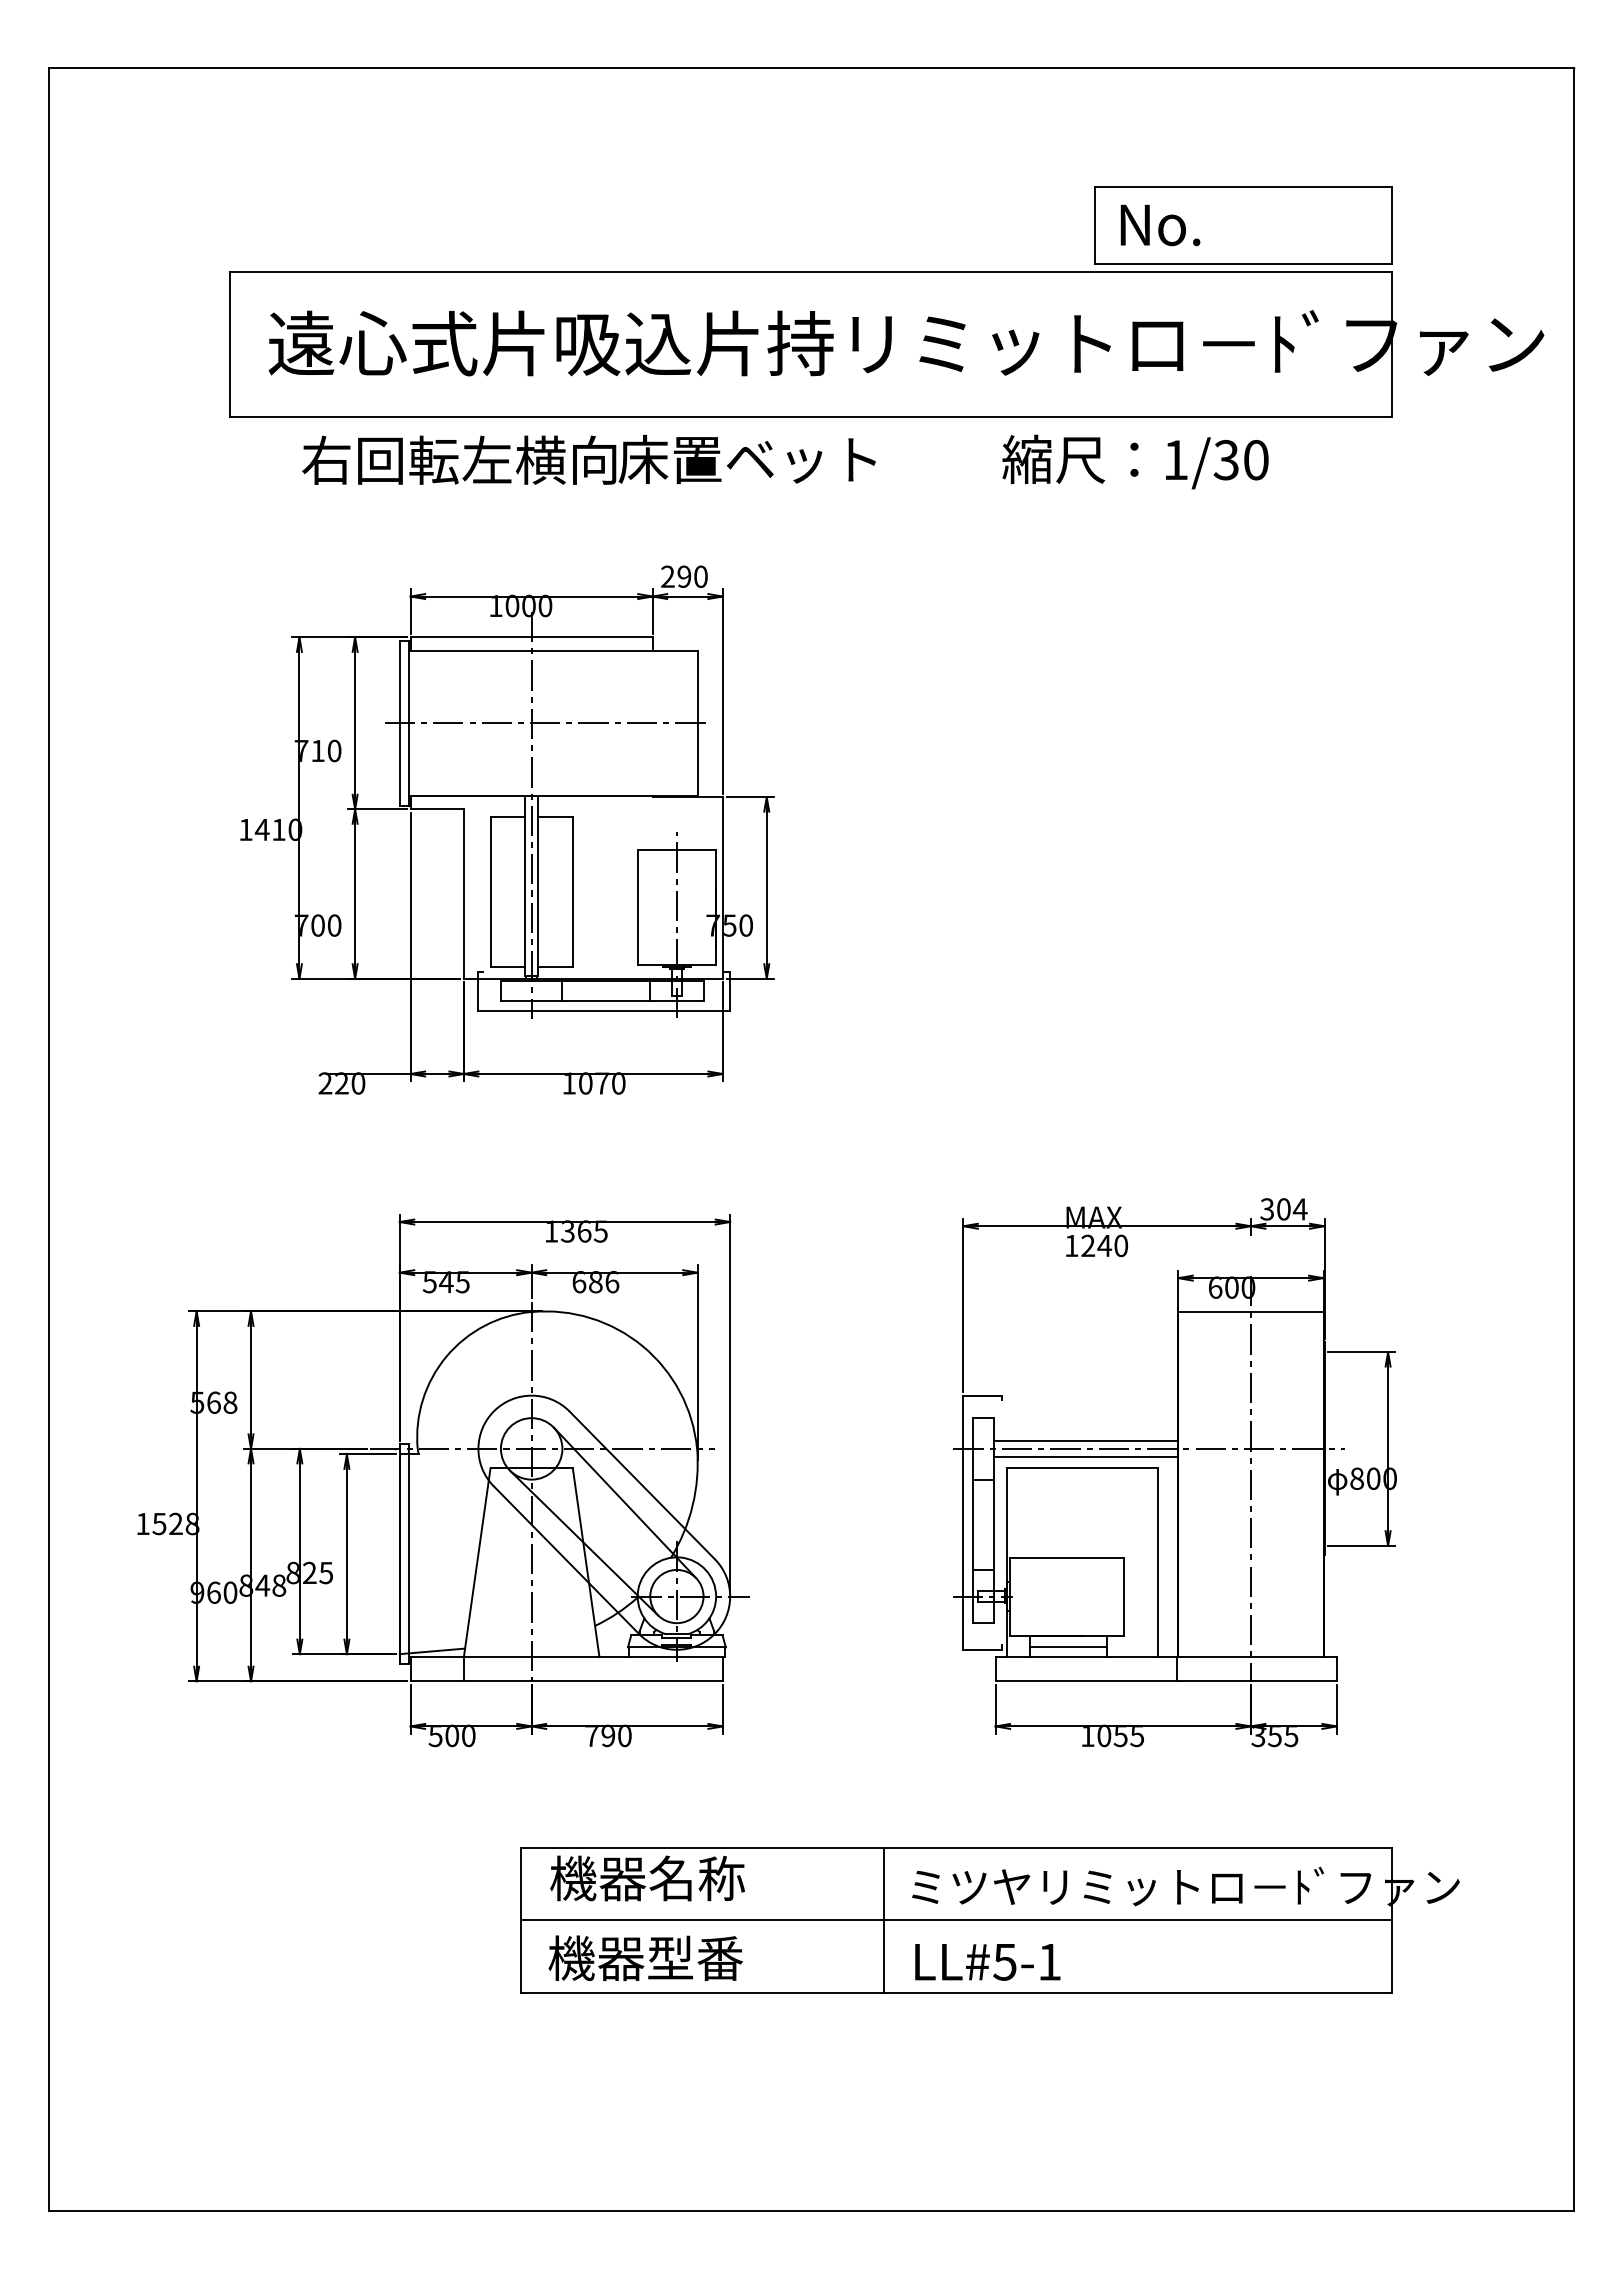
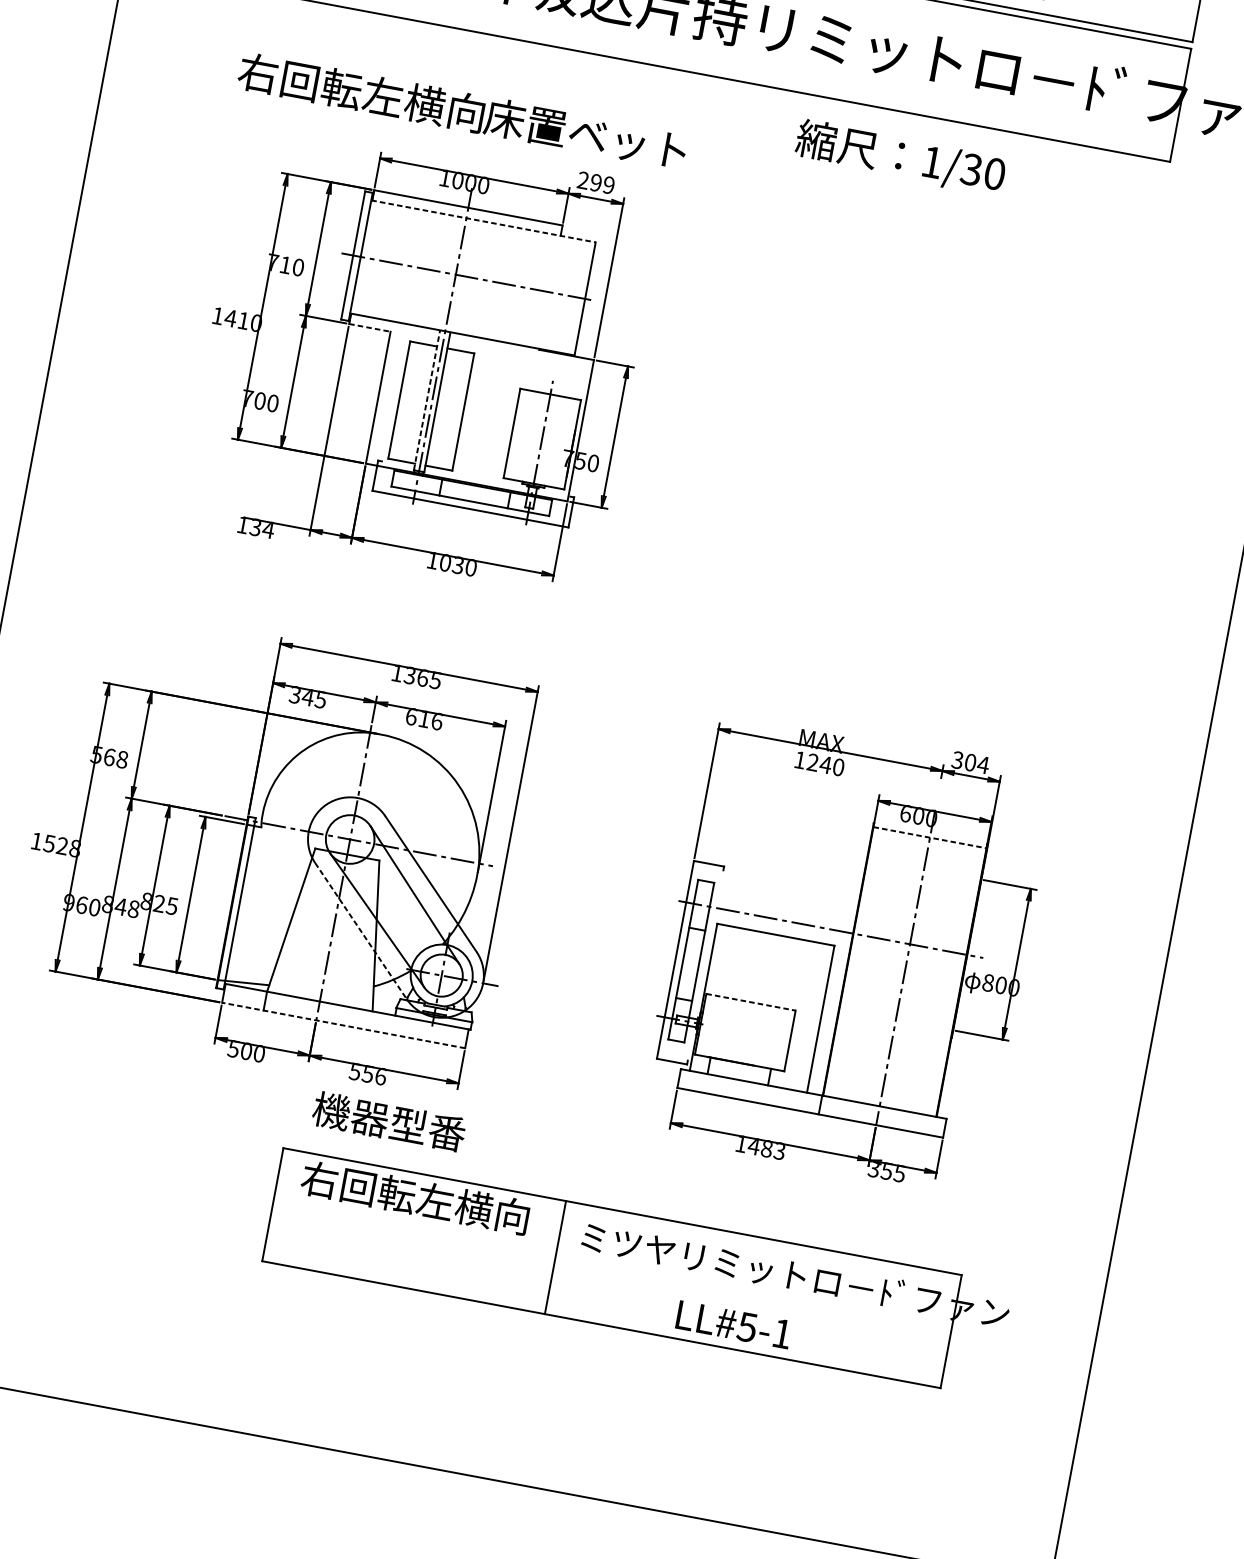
text: (588, 459) -> (462, 110), moved
text: (1135, 461) -> (900, 157), moved
text: (700, 576) -> (608, 185), 290 -> 299
line: (554, 650) -> (484, 221), solid -> dashed
line: (437, 809) -> (370, 328), solid -> dashed
line: (525, 886) -> (427, 400), solid -> dashed
text: (341, 1083) -> (255, 527), 220 -> 134
text: (601, 1083) -> (457, 565), 1070 -> 1030
text: (430, 1281) -> (295, 694), 545 -> 345
text: (595, 1282) -> (424, 719), 686 -> 616
line: (1250, 1311) -> (929, 837), solid -> dashed
line: (1085, 1441) -> (782, 914), removed
line: (1085, 1456) -> (780, 926), removed
line: (1067, 1557) -> (751, 1002), solid -> dashed
line: (566, 1560) -> (361, 931), solid -> dashed
line: (1068, 1647) -> (739, 1072), removed
line: (566, 1681) -> (343, 1025), solid -> dashed
text: (607, 1735) -> (367, 1073), 790 -> 556
text: (1119, 1735) -> (765, 1148), 1055 -> 1483
text: (695, 1878) -> (415, 1197), 機器名称 -> 右回転左横向
line: (955, 1920) -> (611, 1268), removed
text: (645, 1958) -> (389, 1121), moved
text: (987, 1962) -> (733, 1325), moved

